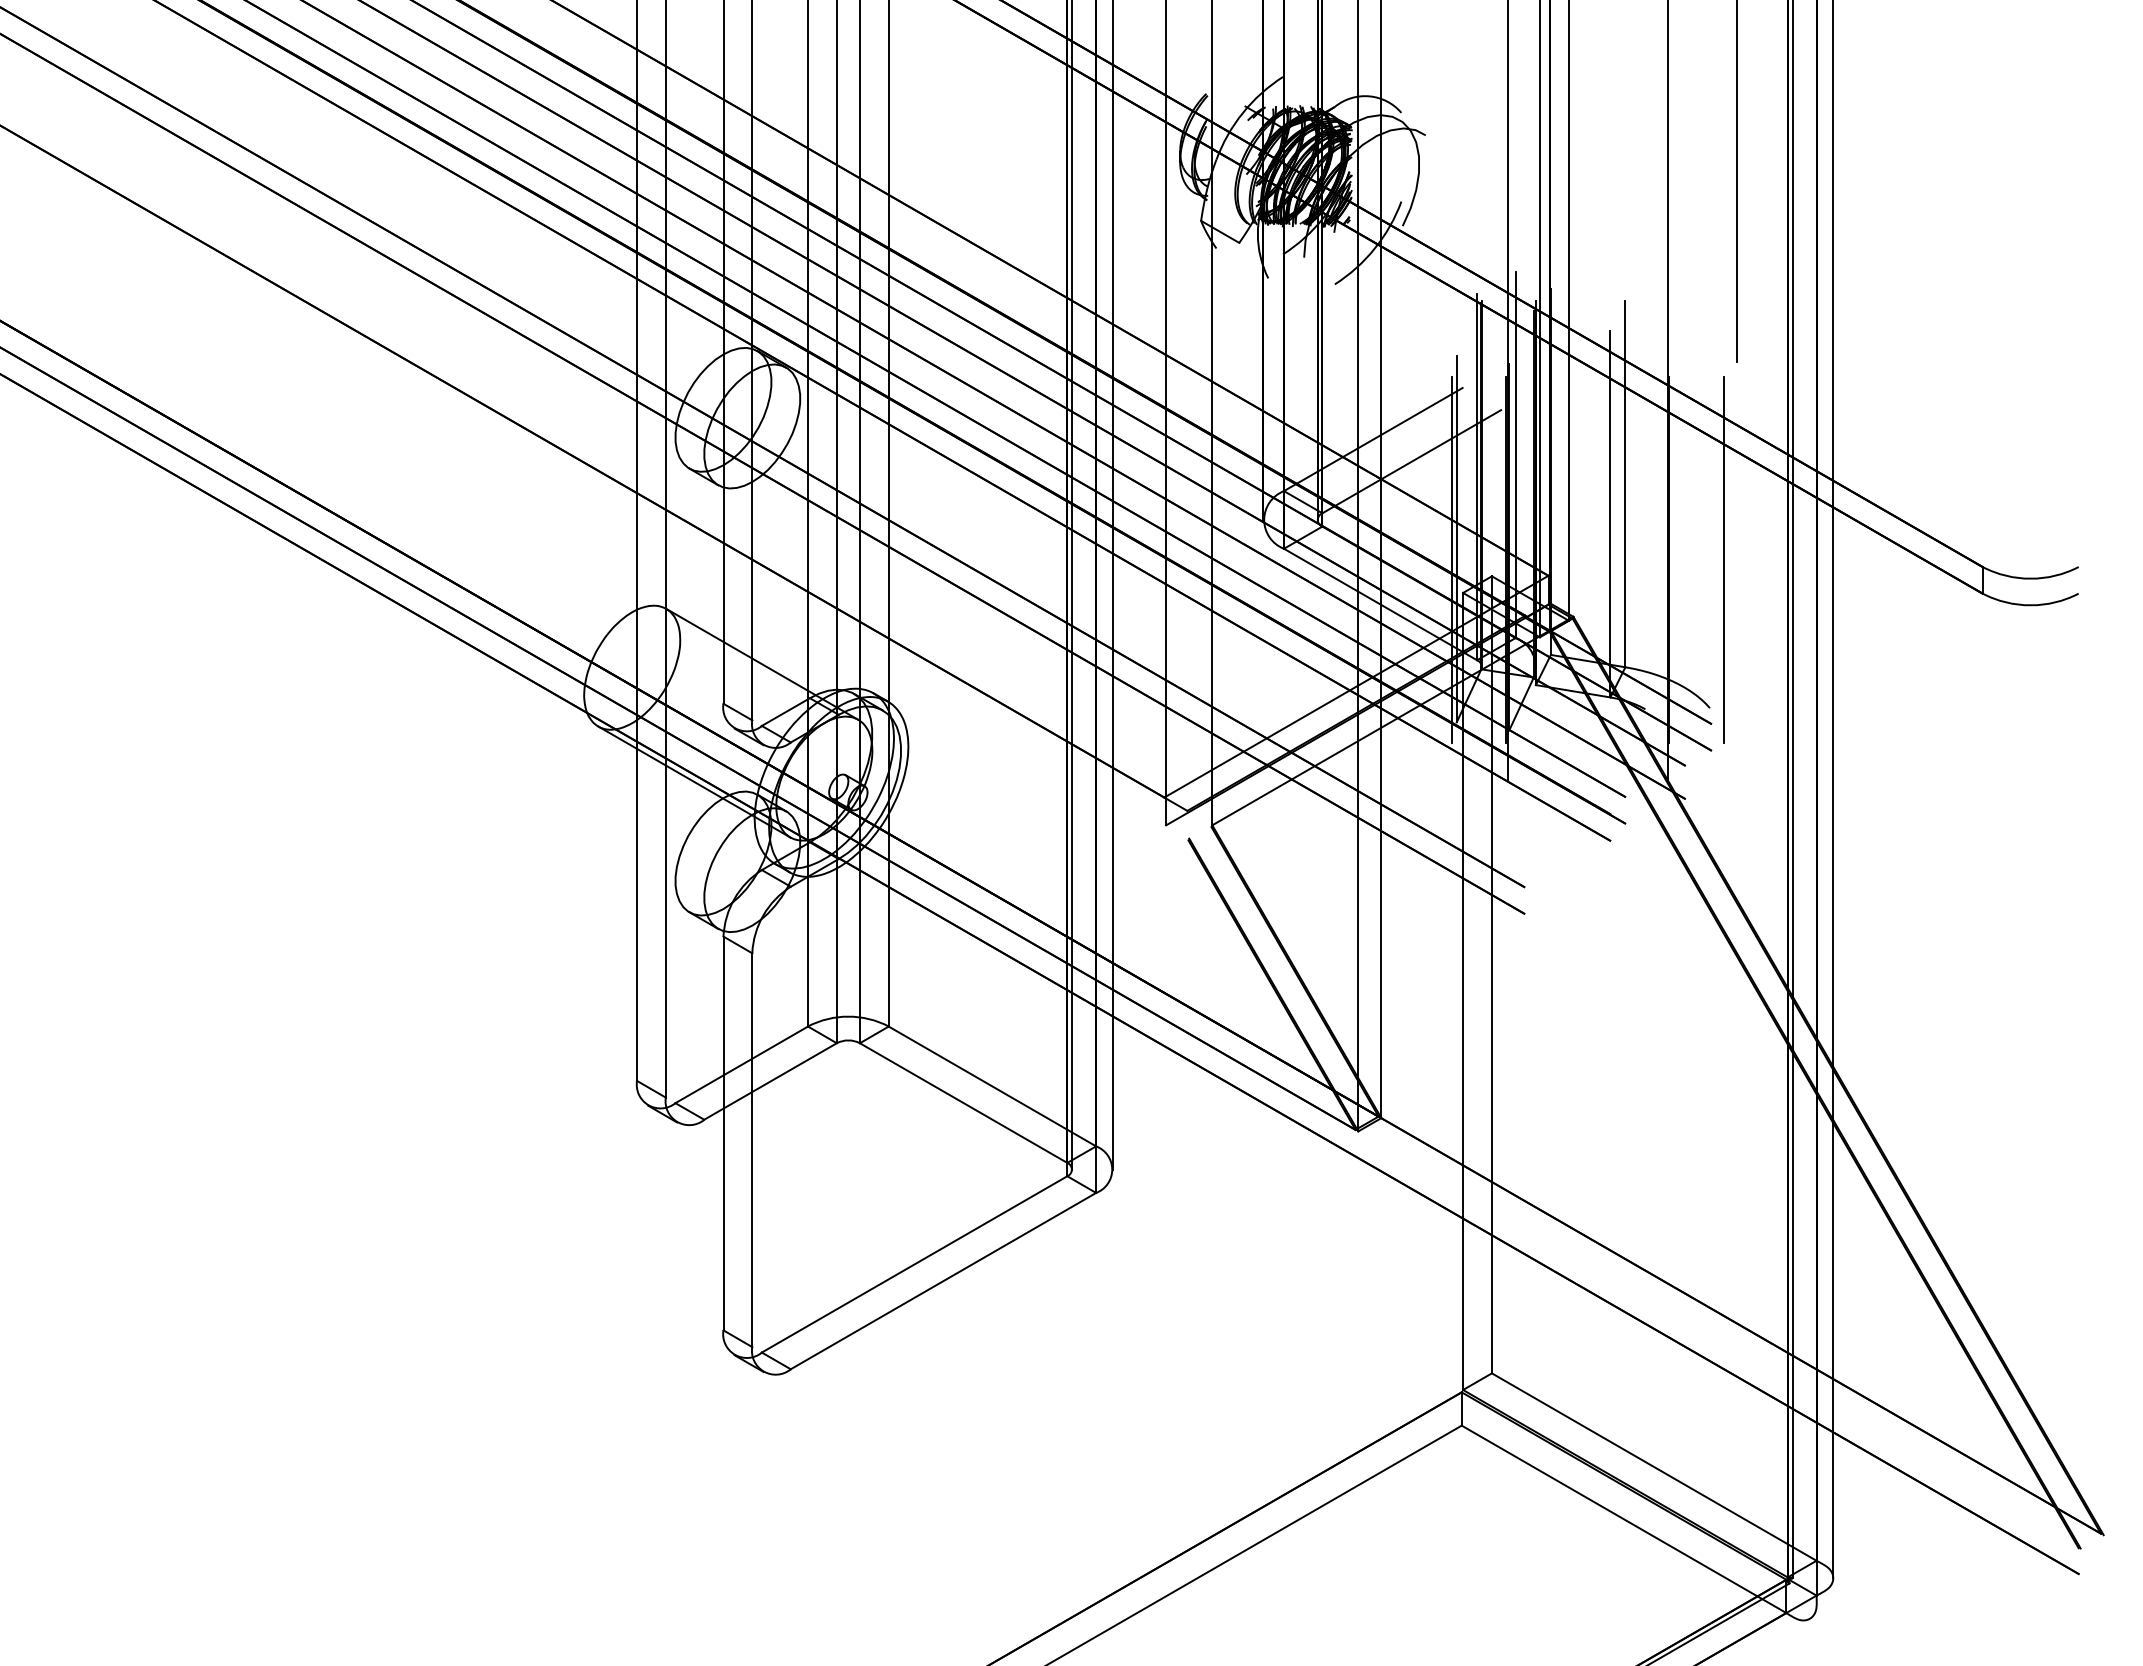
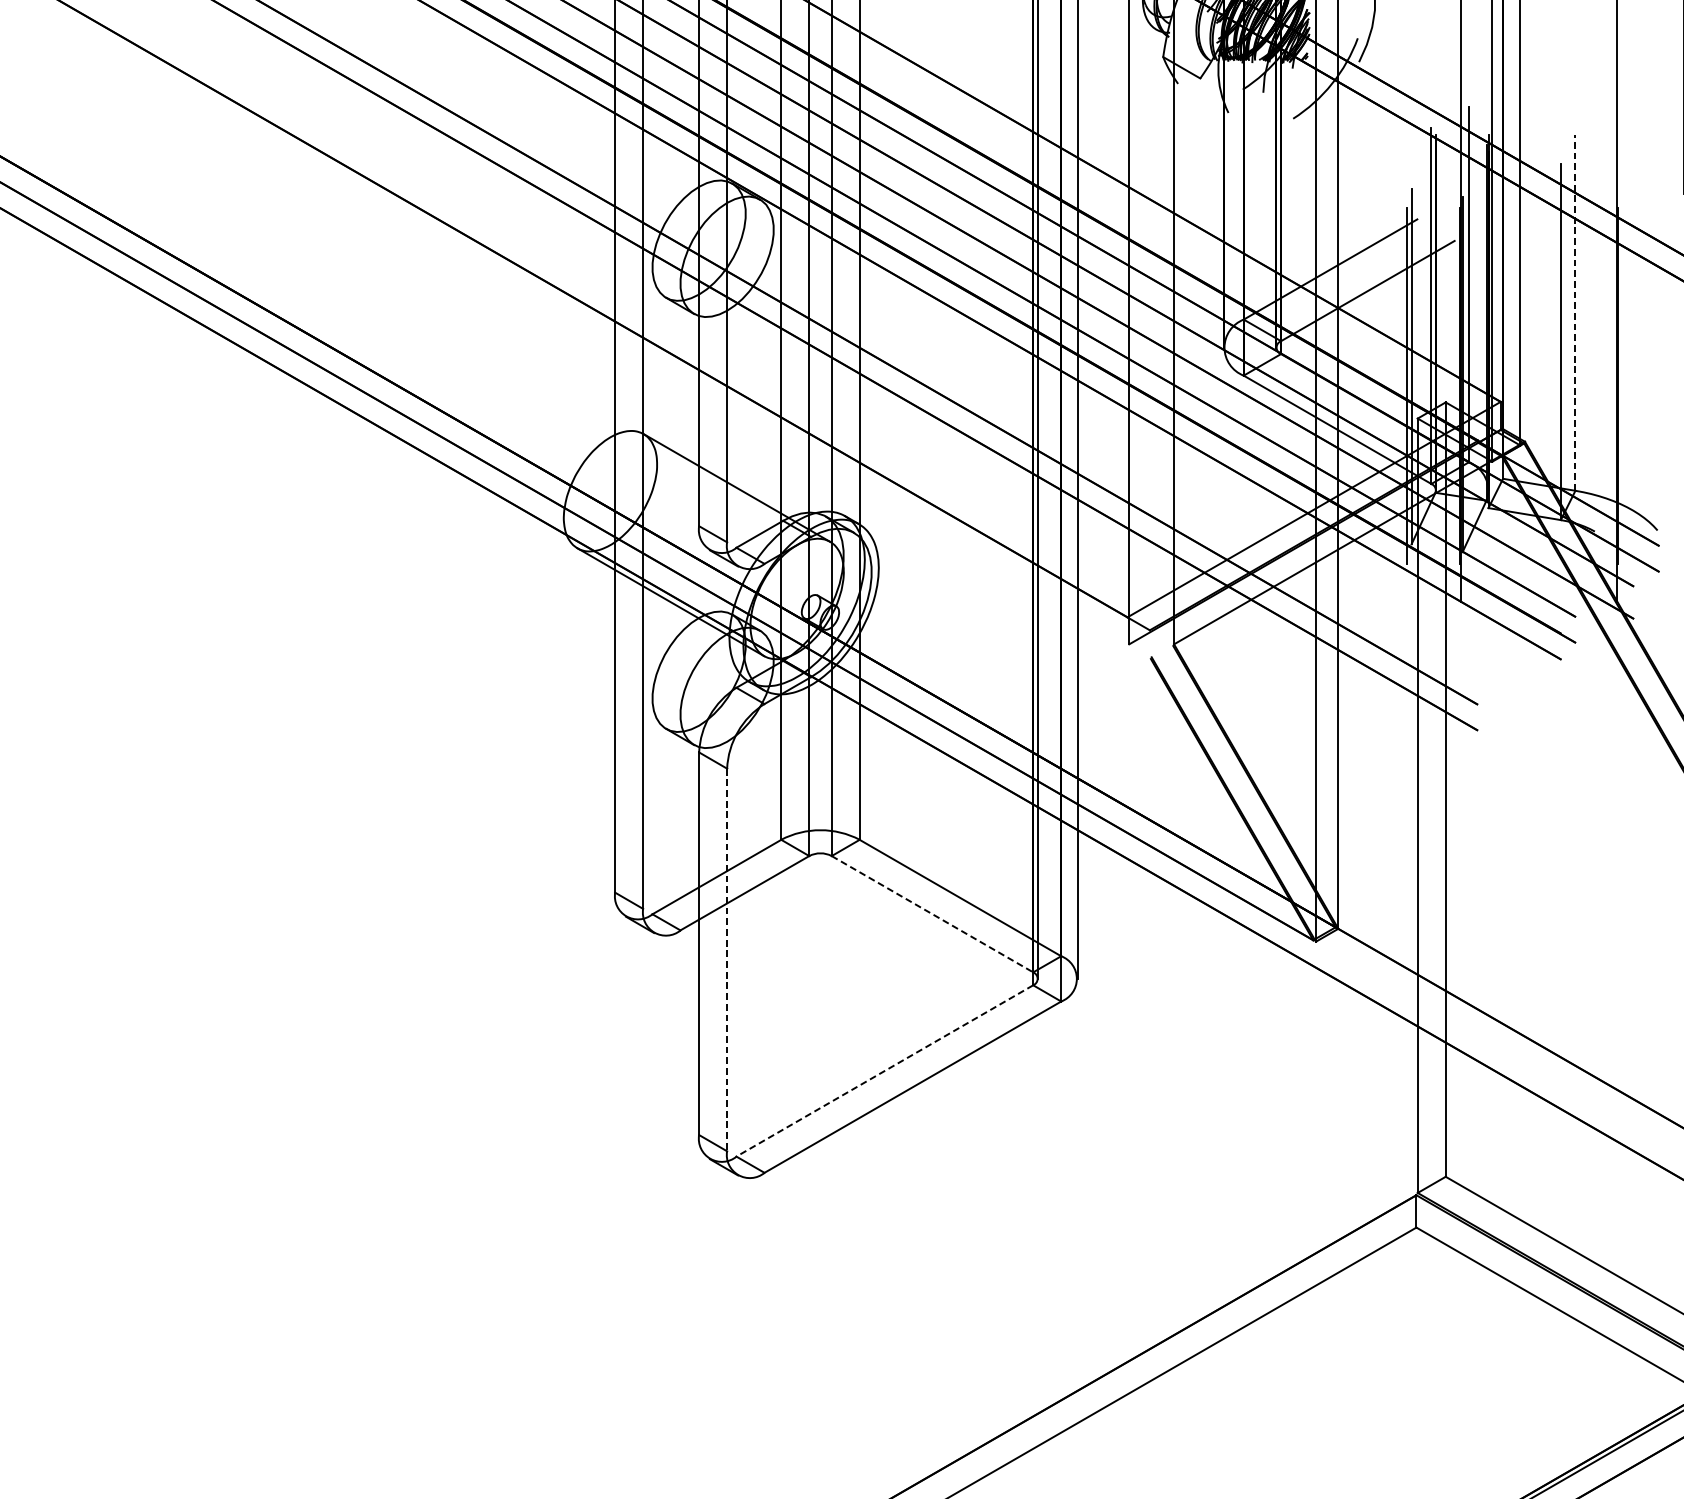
line: (1625, 483) -> (1575, 312), solid -> dashed
line: (1723, 559) -> (1670, 386), removed
line: (963, 1103) -> (932, 914), solid -> dashed
line: (752, 1150) -> (727, 960), solid -> dashed
line: (914, 1264) -> (884, 1071), solid -> dashed

